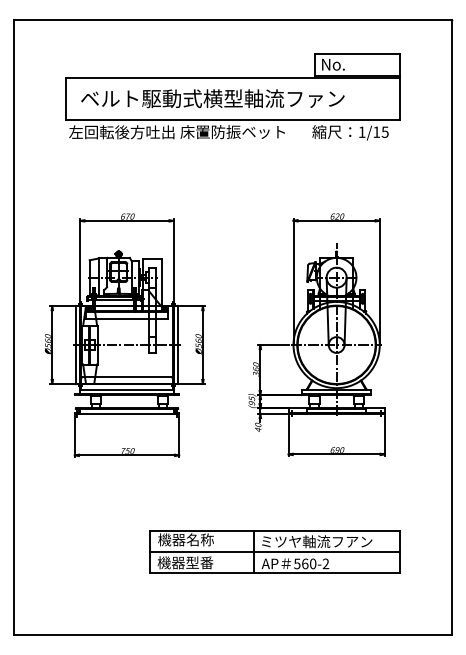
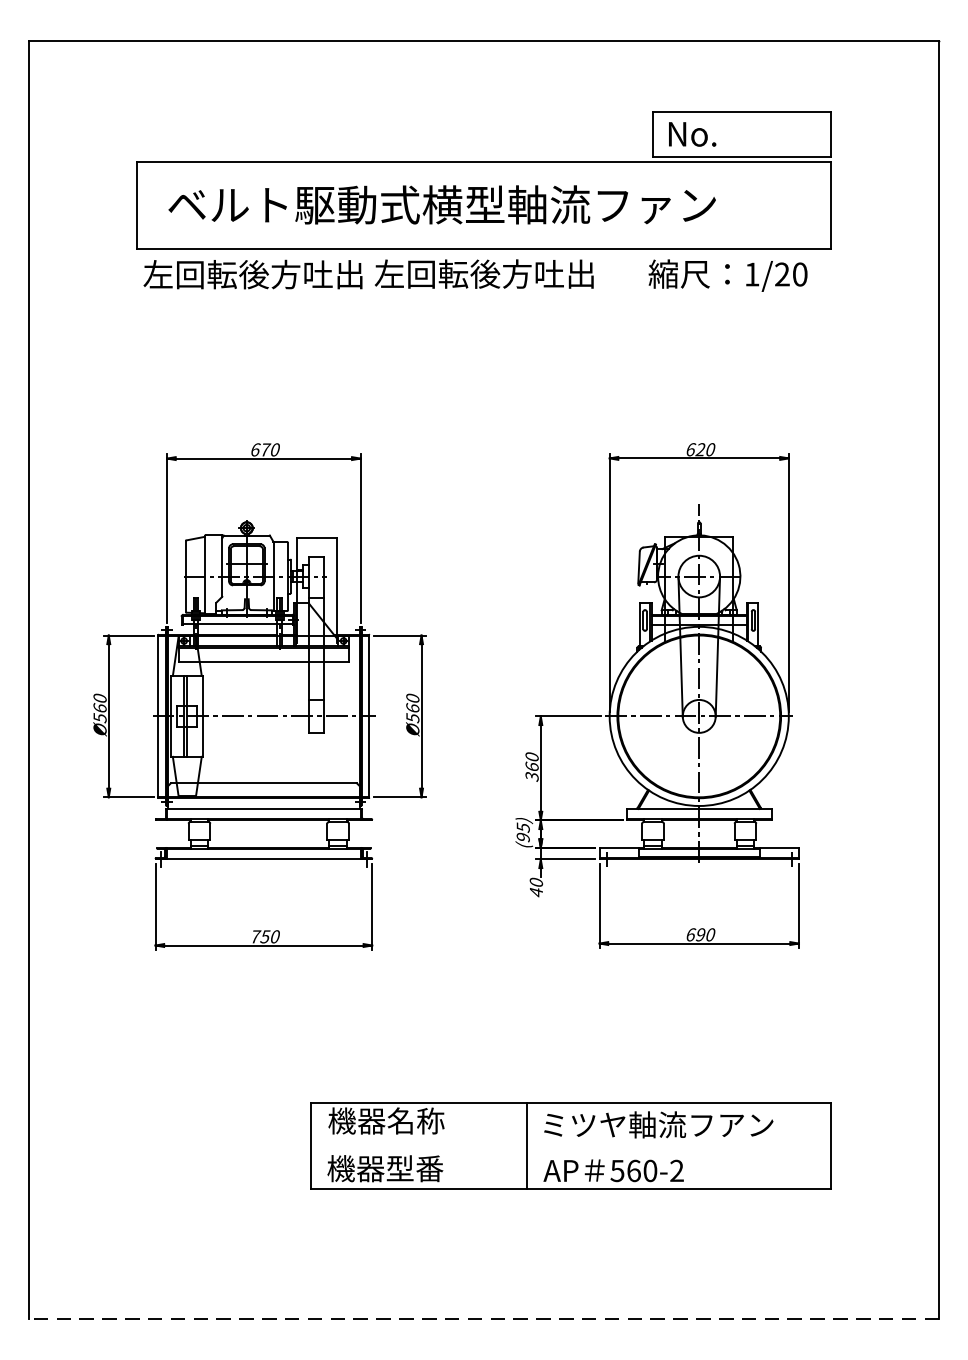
text: (380, 131) -> (790, 272), 1/15 -> 1/20
text: (232, 132) -> (482, 275), 床置防振ベット -> 左回転後方吐出
line: (274, 551) -> (570, 1145), removed
line: (232, 635) -> (482, 1319), solid -> dashed

